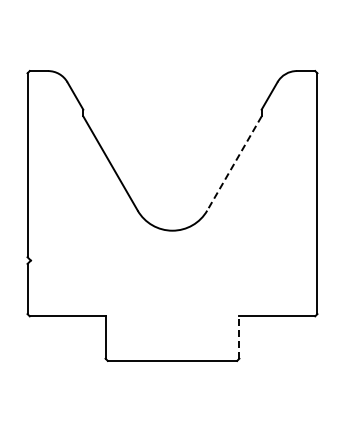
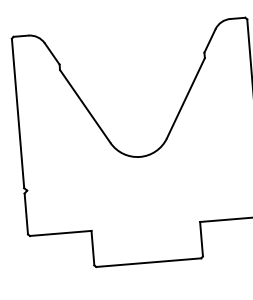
line: (234, 163) -> (185, 98), dashed -> solid
line: (239, 337) -> (201, 239), dashed -> solid

